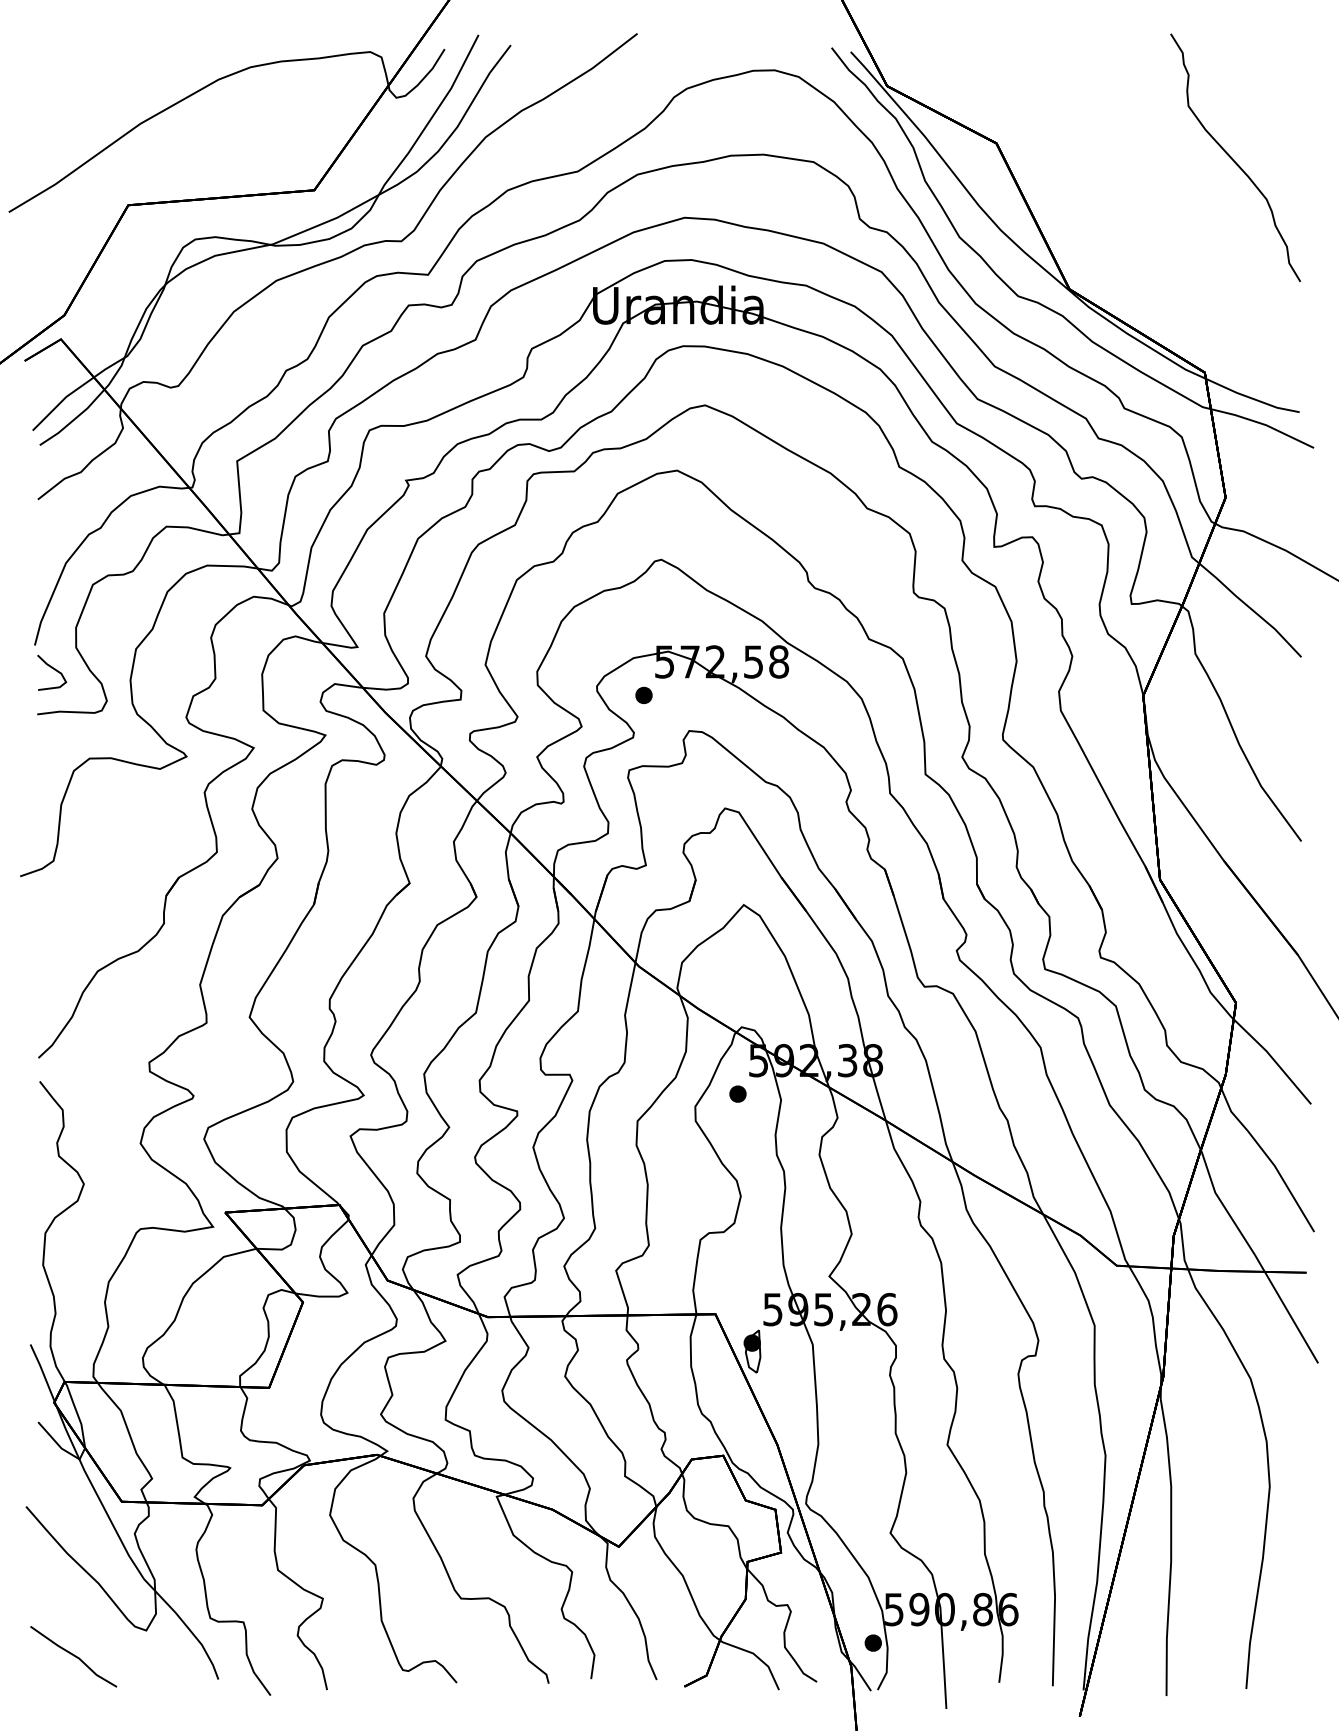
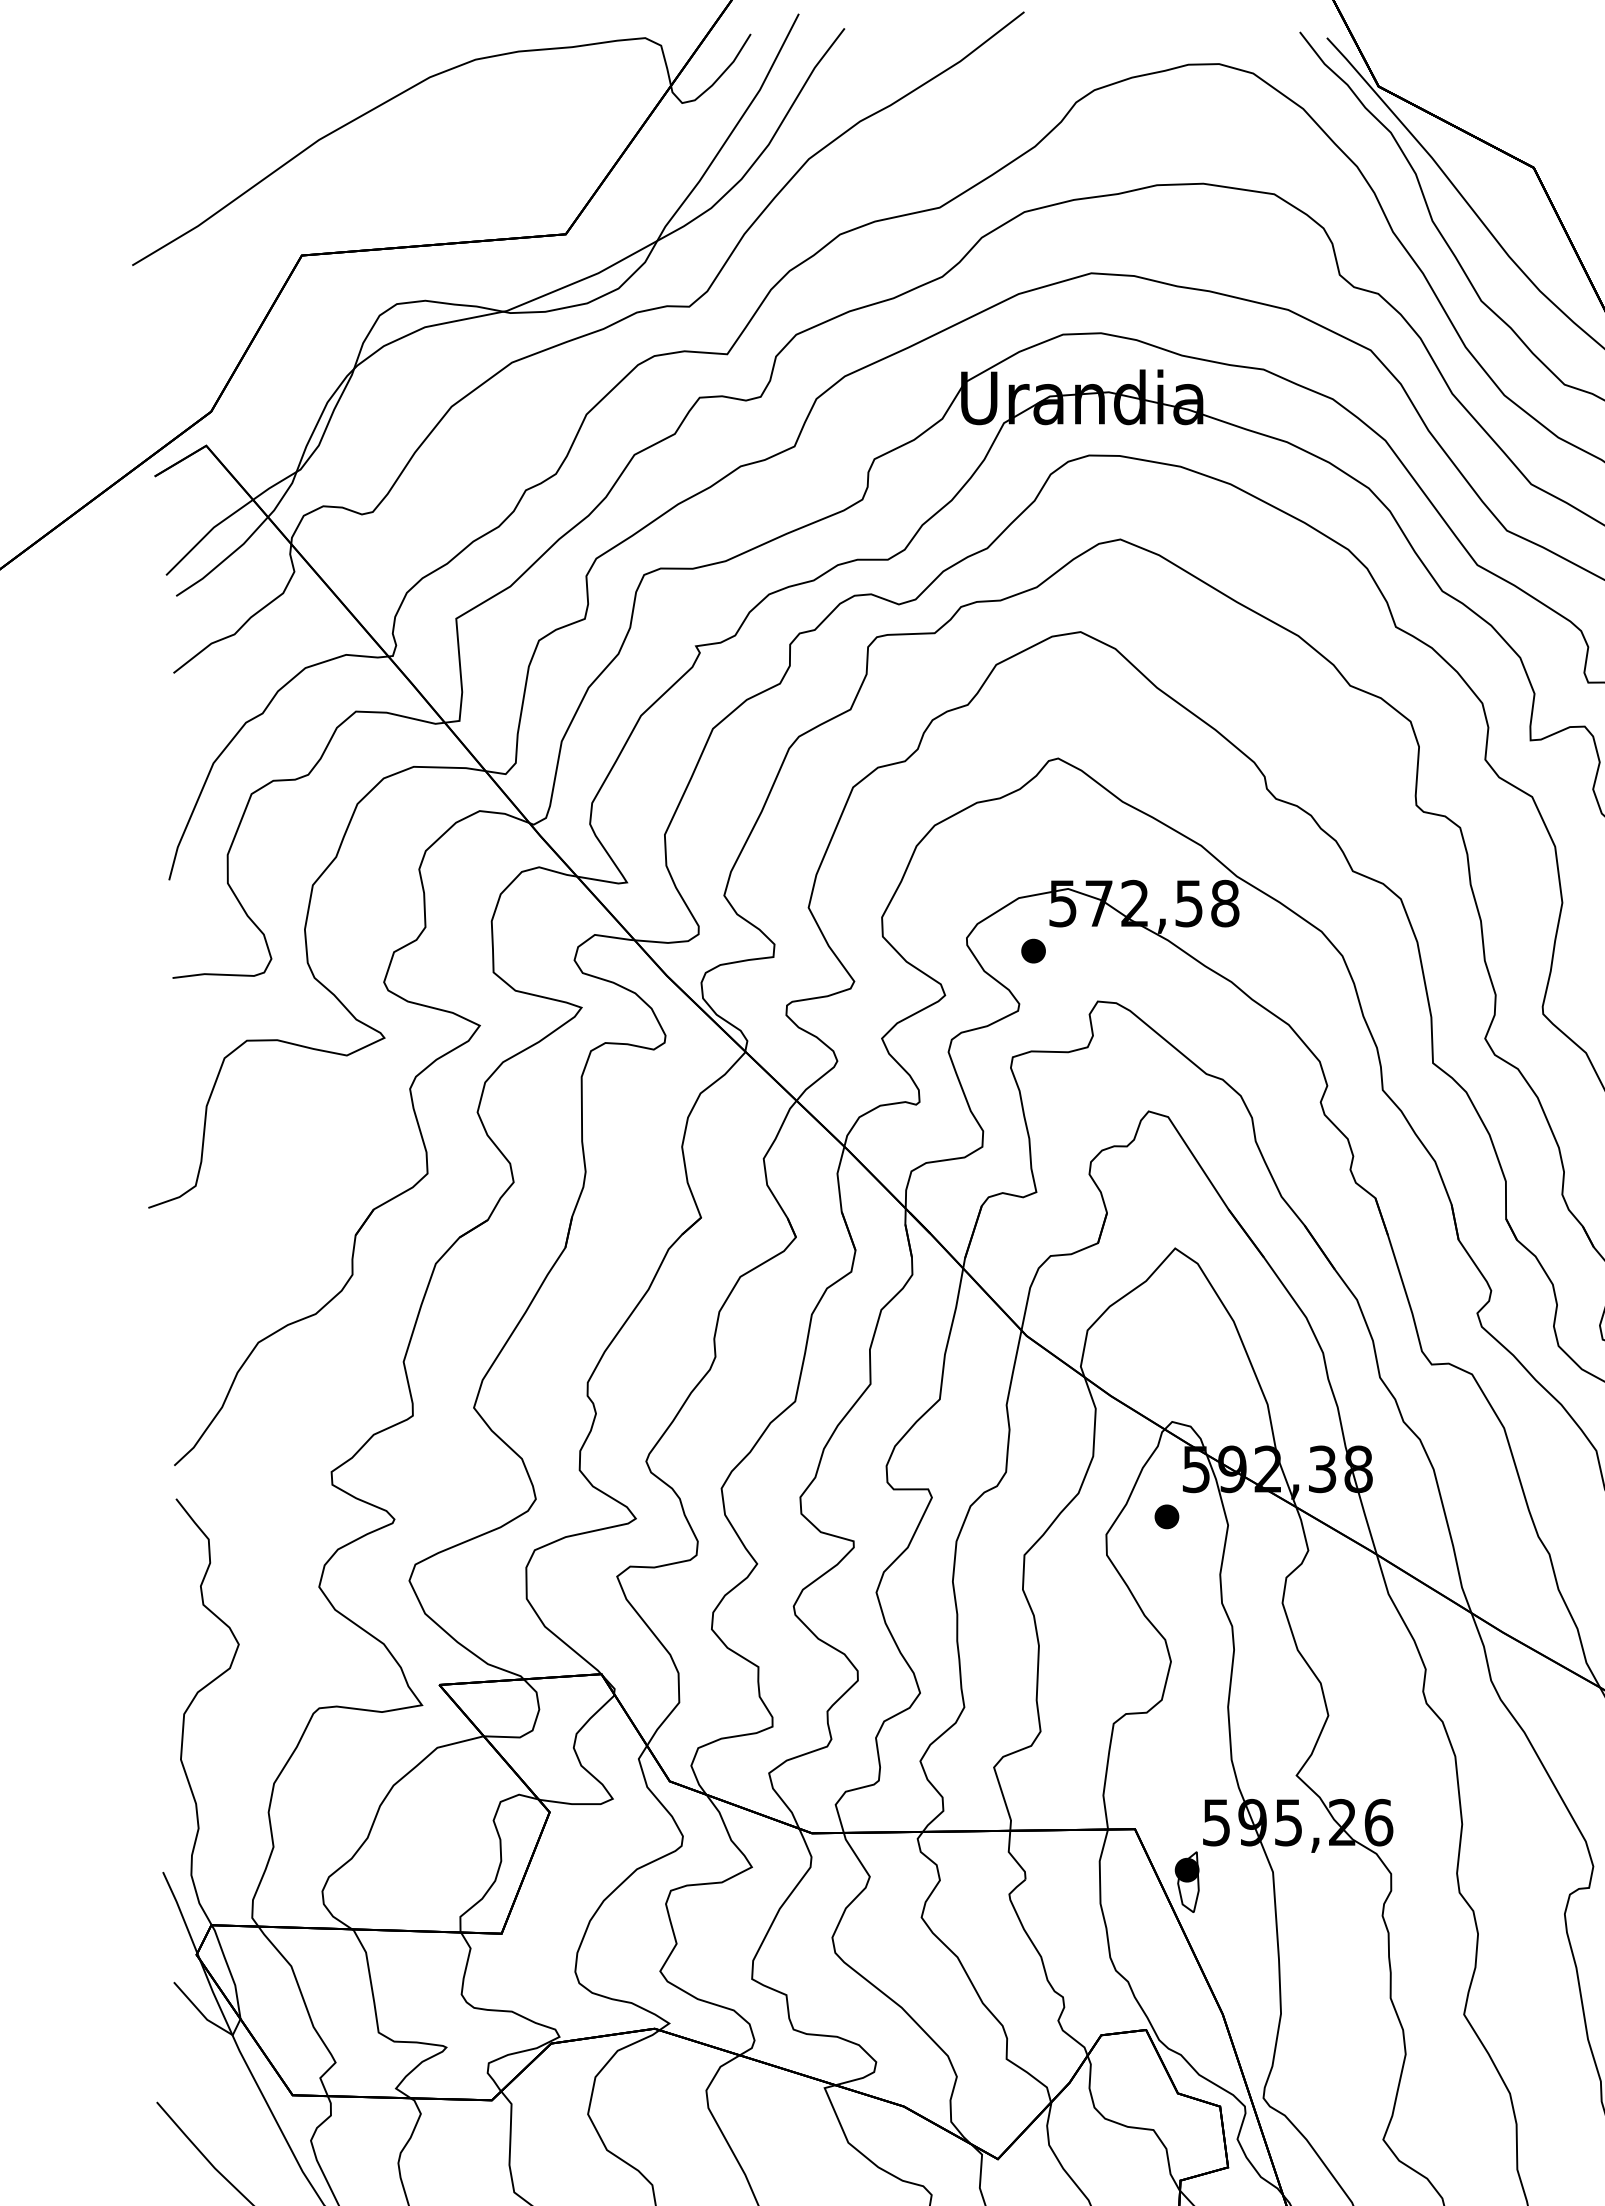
curve: (54, 670) -> (197, 915), removed

